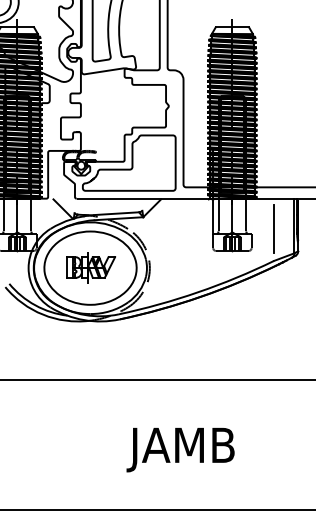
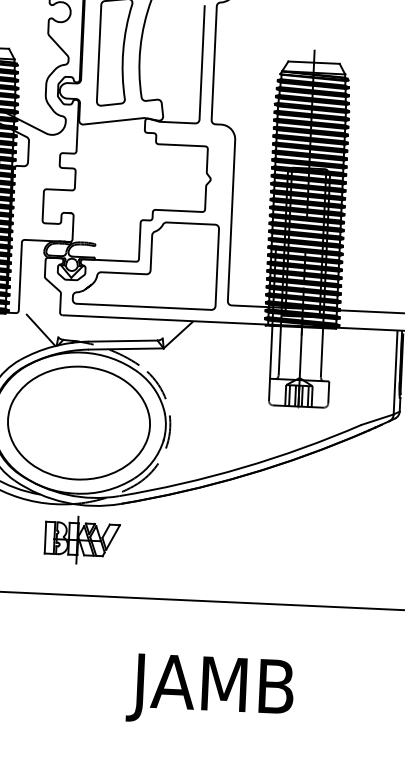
line: (274, 229) -> (364, 376), removed
part: (91, 267) -> (82, 539), moved
text: (180, 450) -> (210, 691), moved

